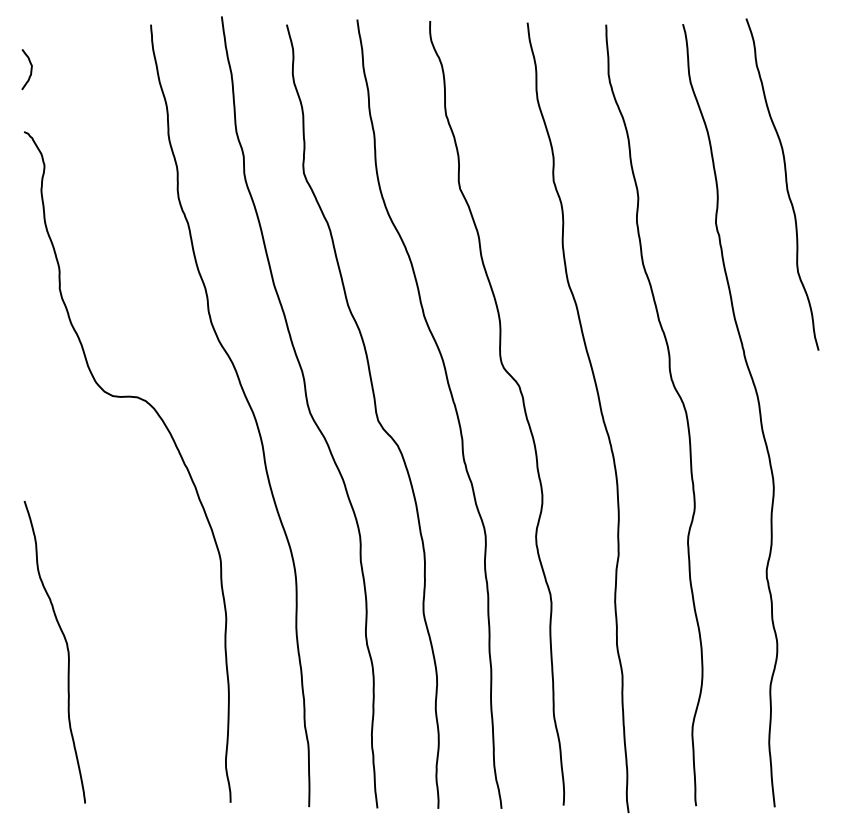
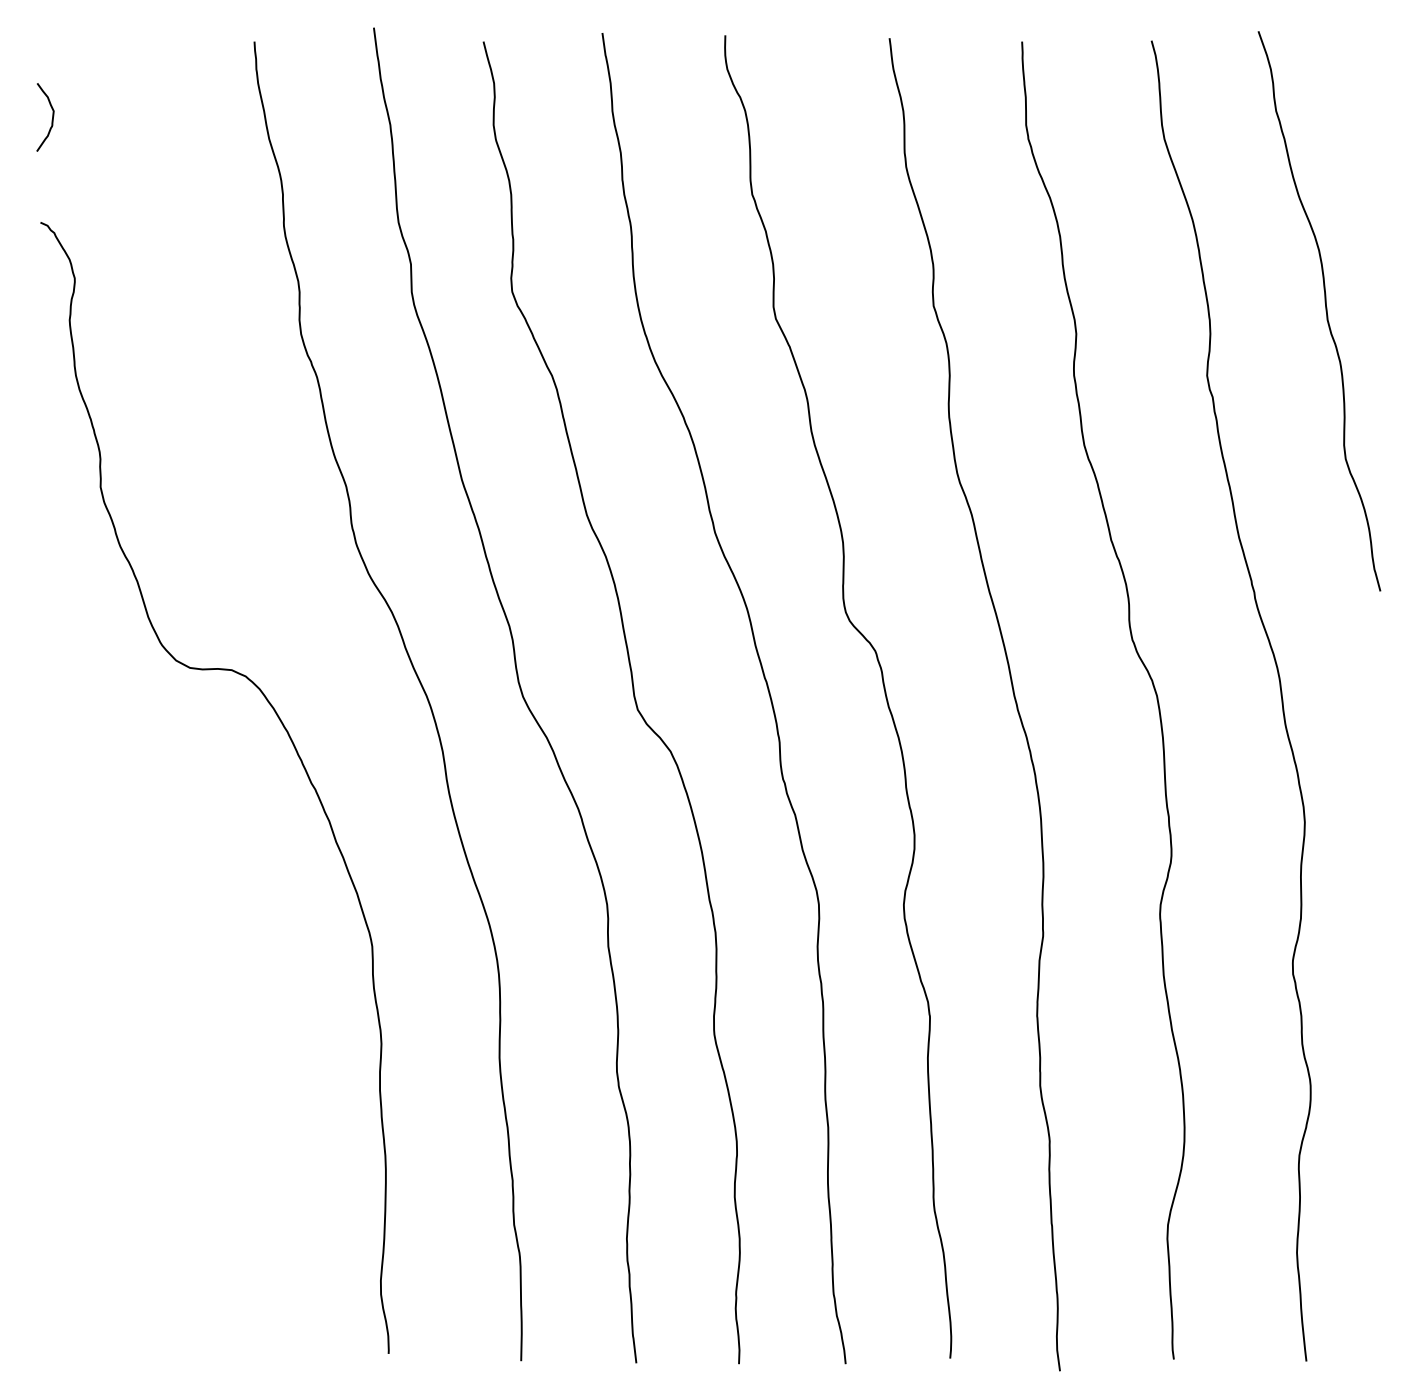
curve: (66, 648) -> (111, 1093), removed

